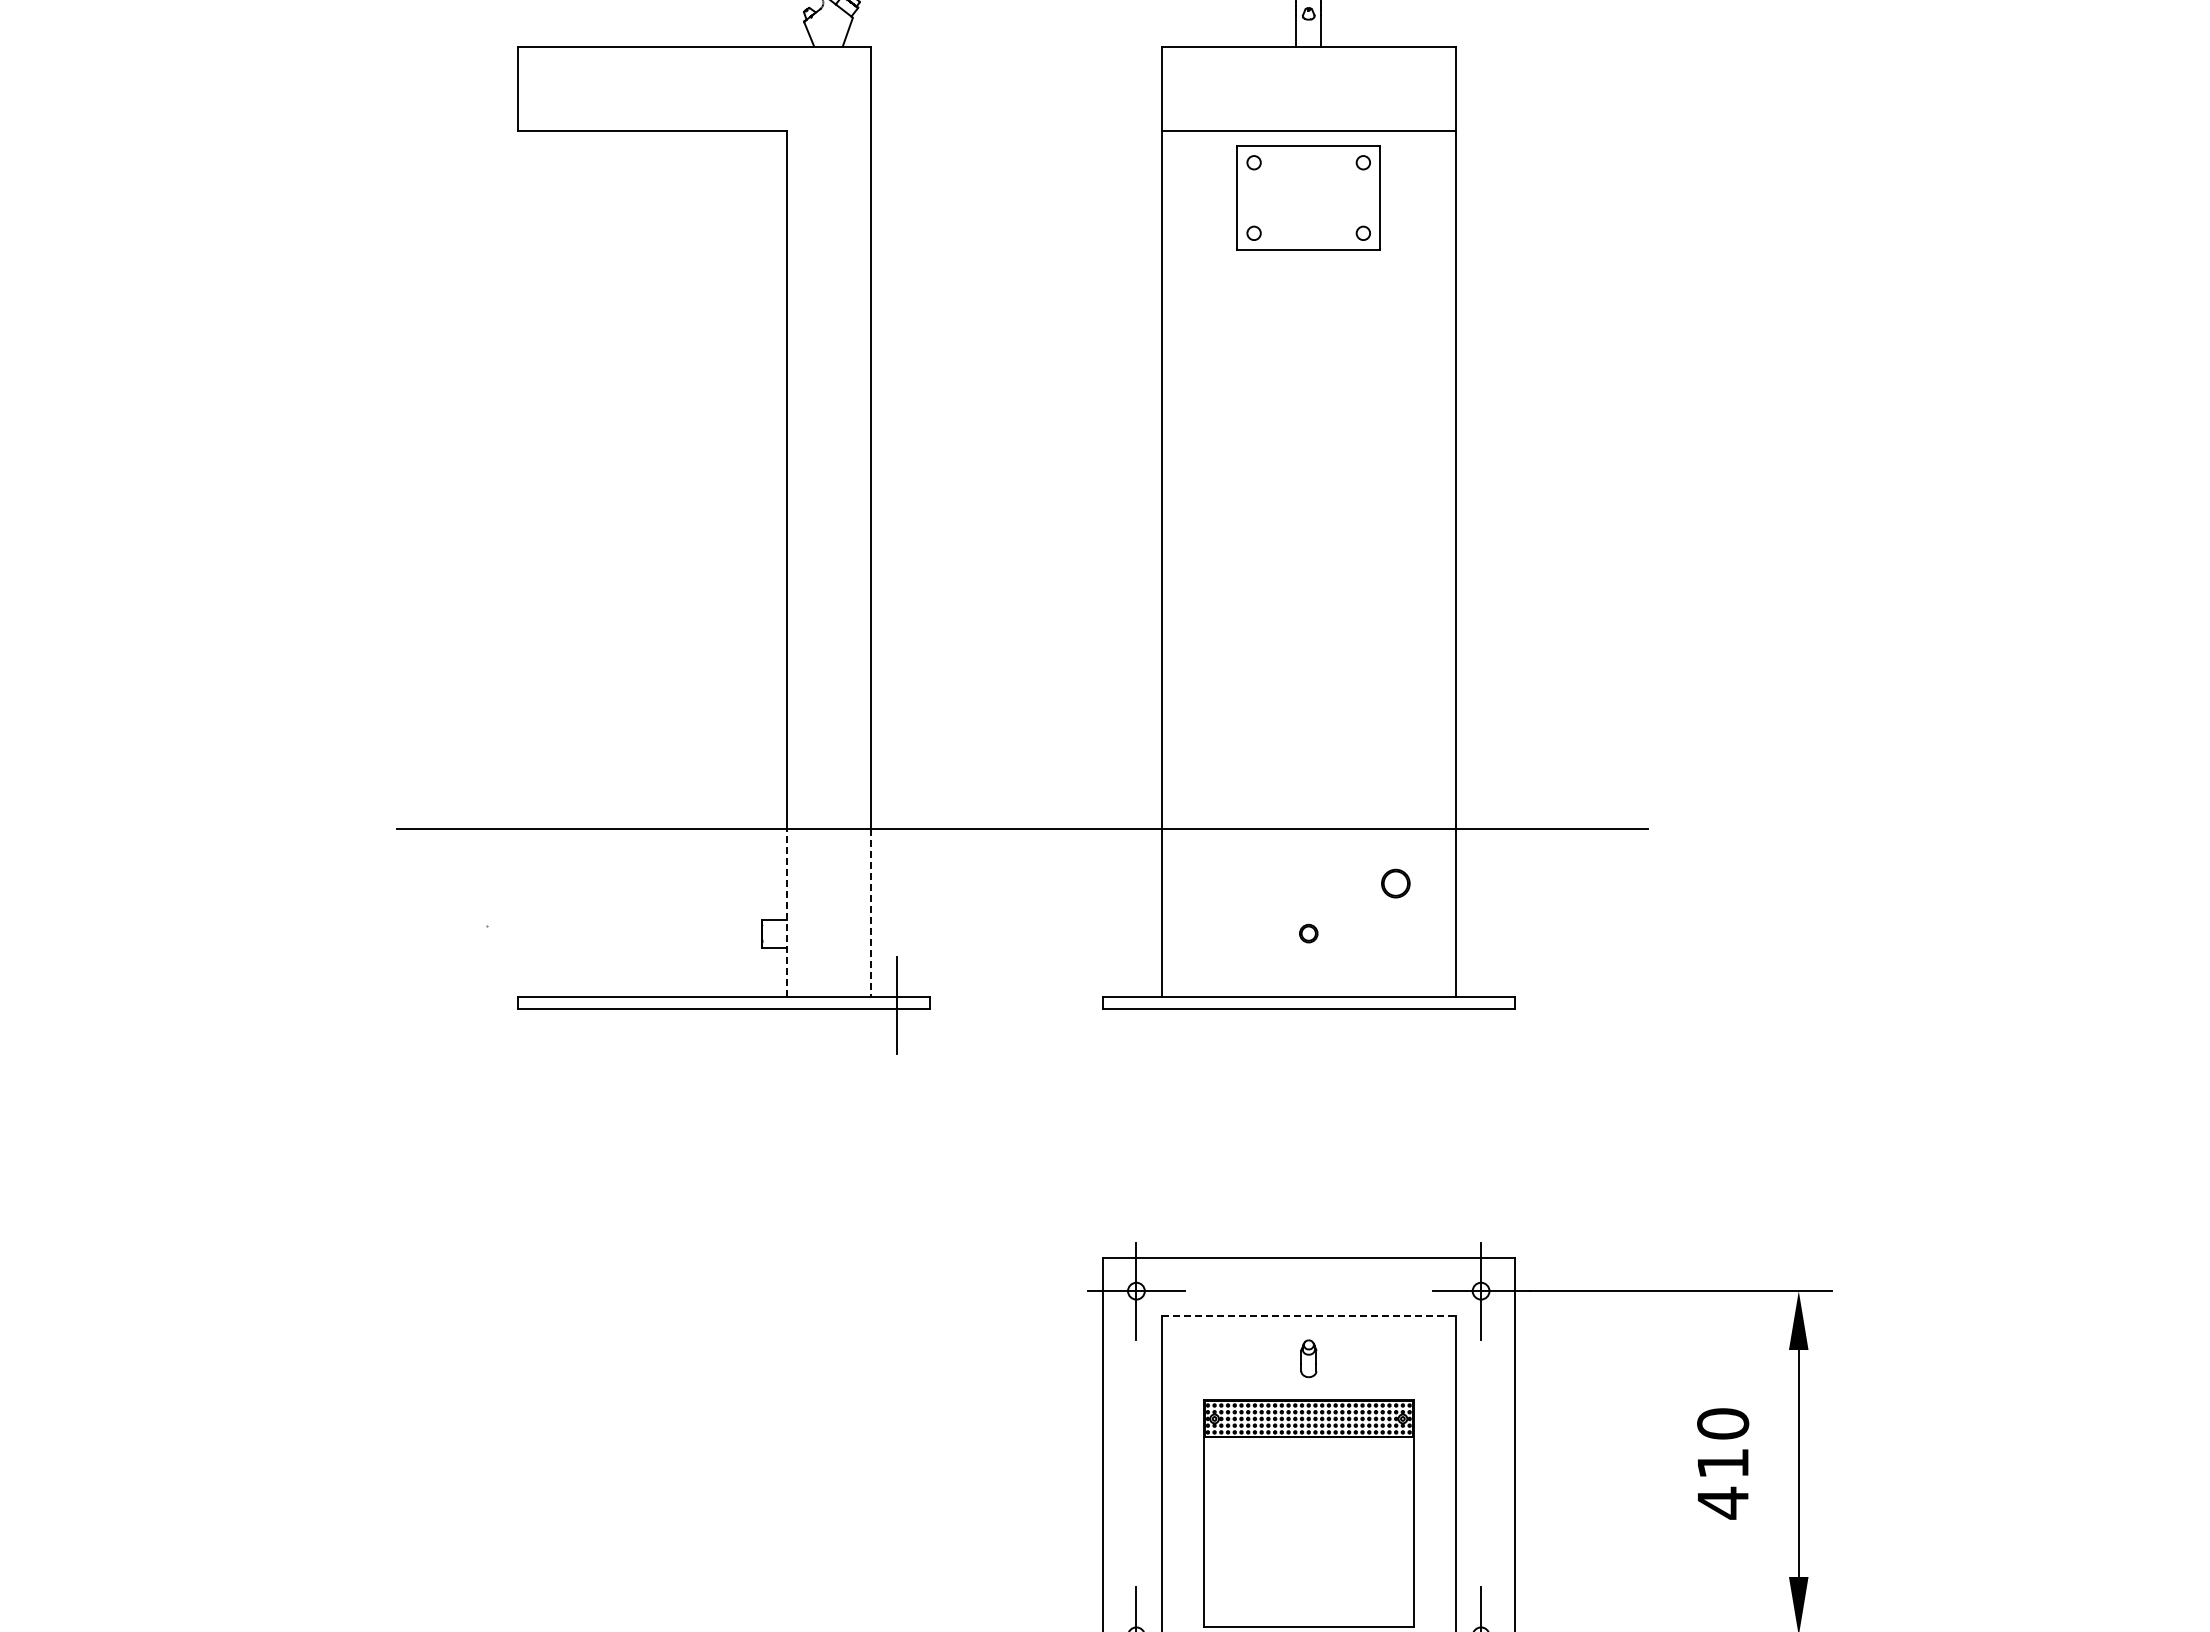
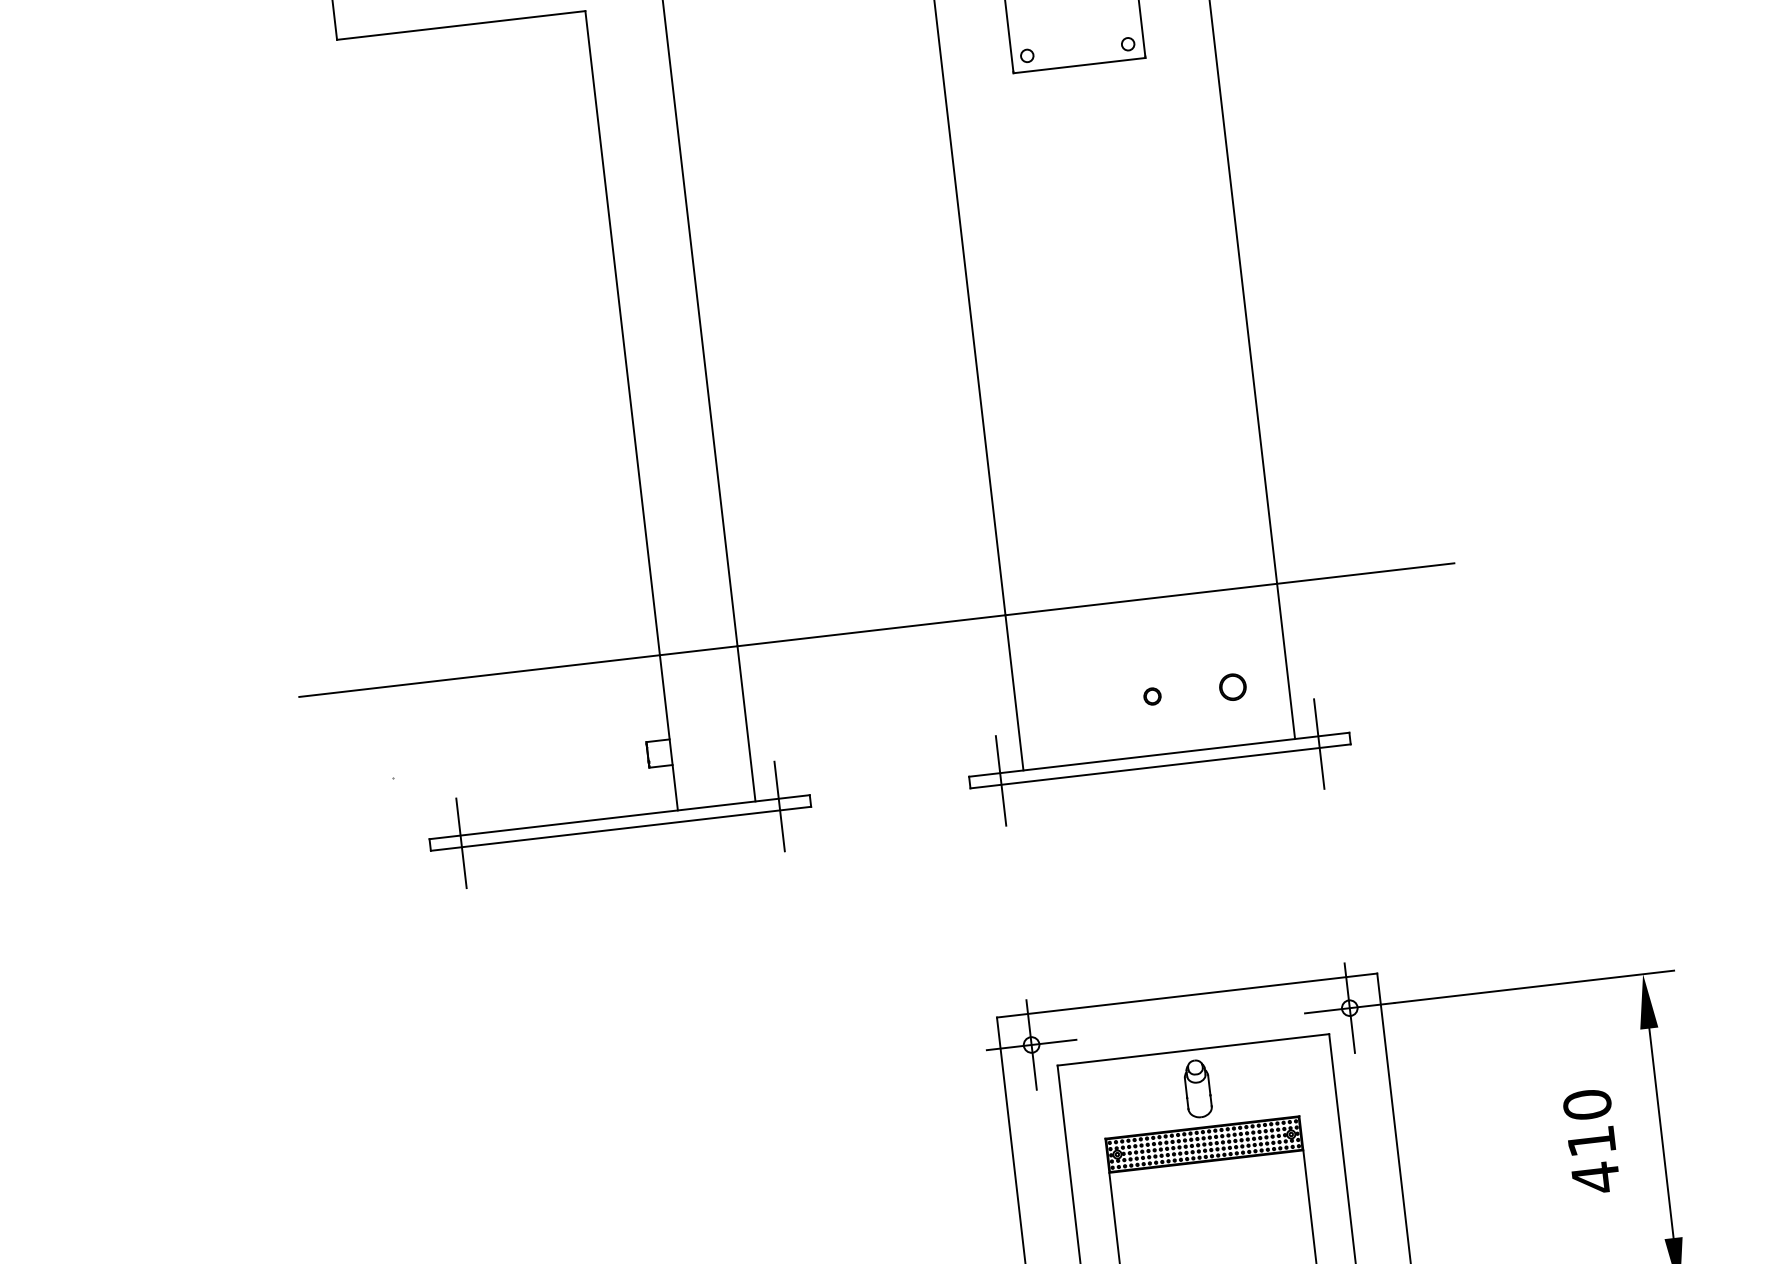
part: (1395, 883) -> (1232, 687), moved
line: (787, 912) -> (669, 732), dashed -> solid
line: (871, 913) -> (746, 724), dashed -> solid
line: (551, 1004) -> (461, 842), added
line: (1136, 1004) -> (1001, 780), added
line: (1481, 1004) -> (1319, 743), added
line: (1309, 1316) -> (1194, 1049), dashed -> solid
part: (1308, 1358) -> (1197, 1088), size x1.67

